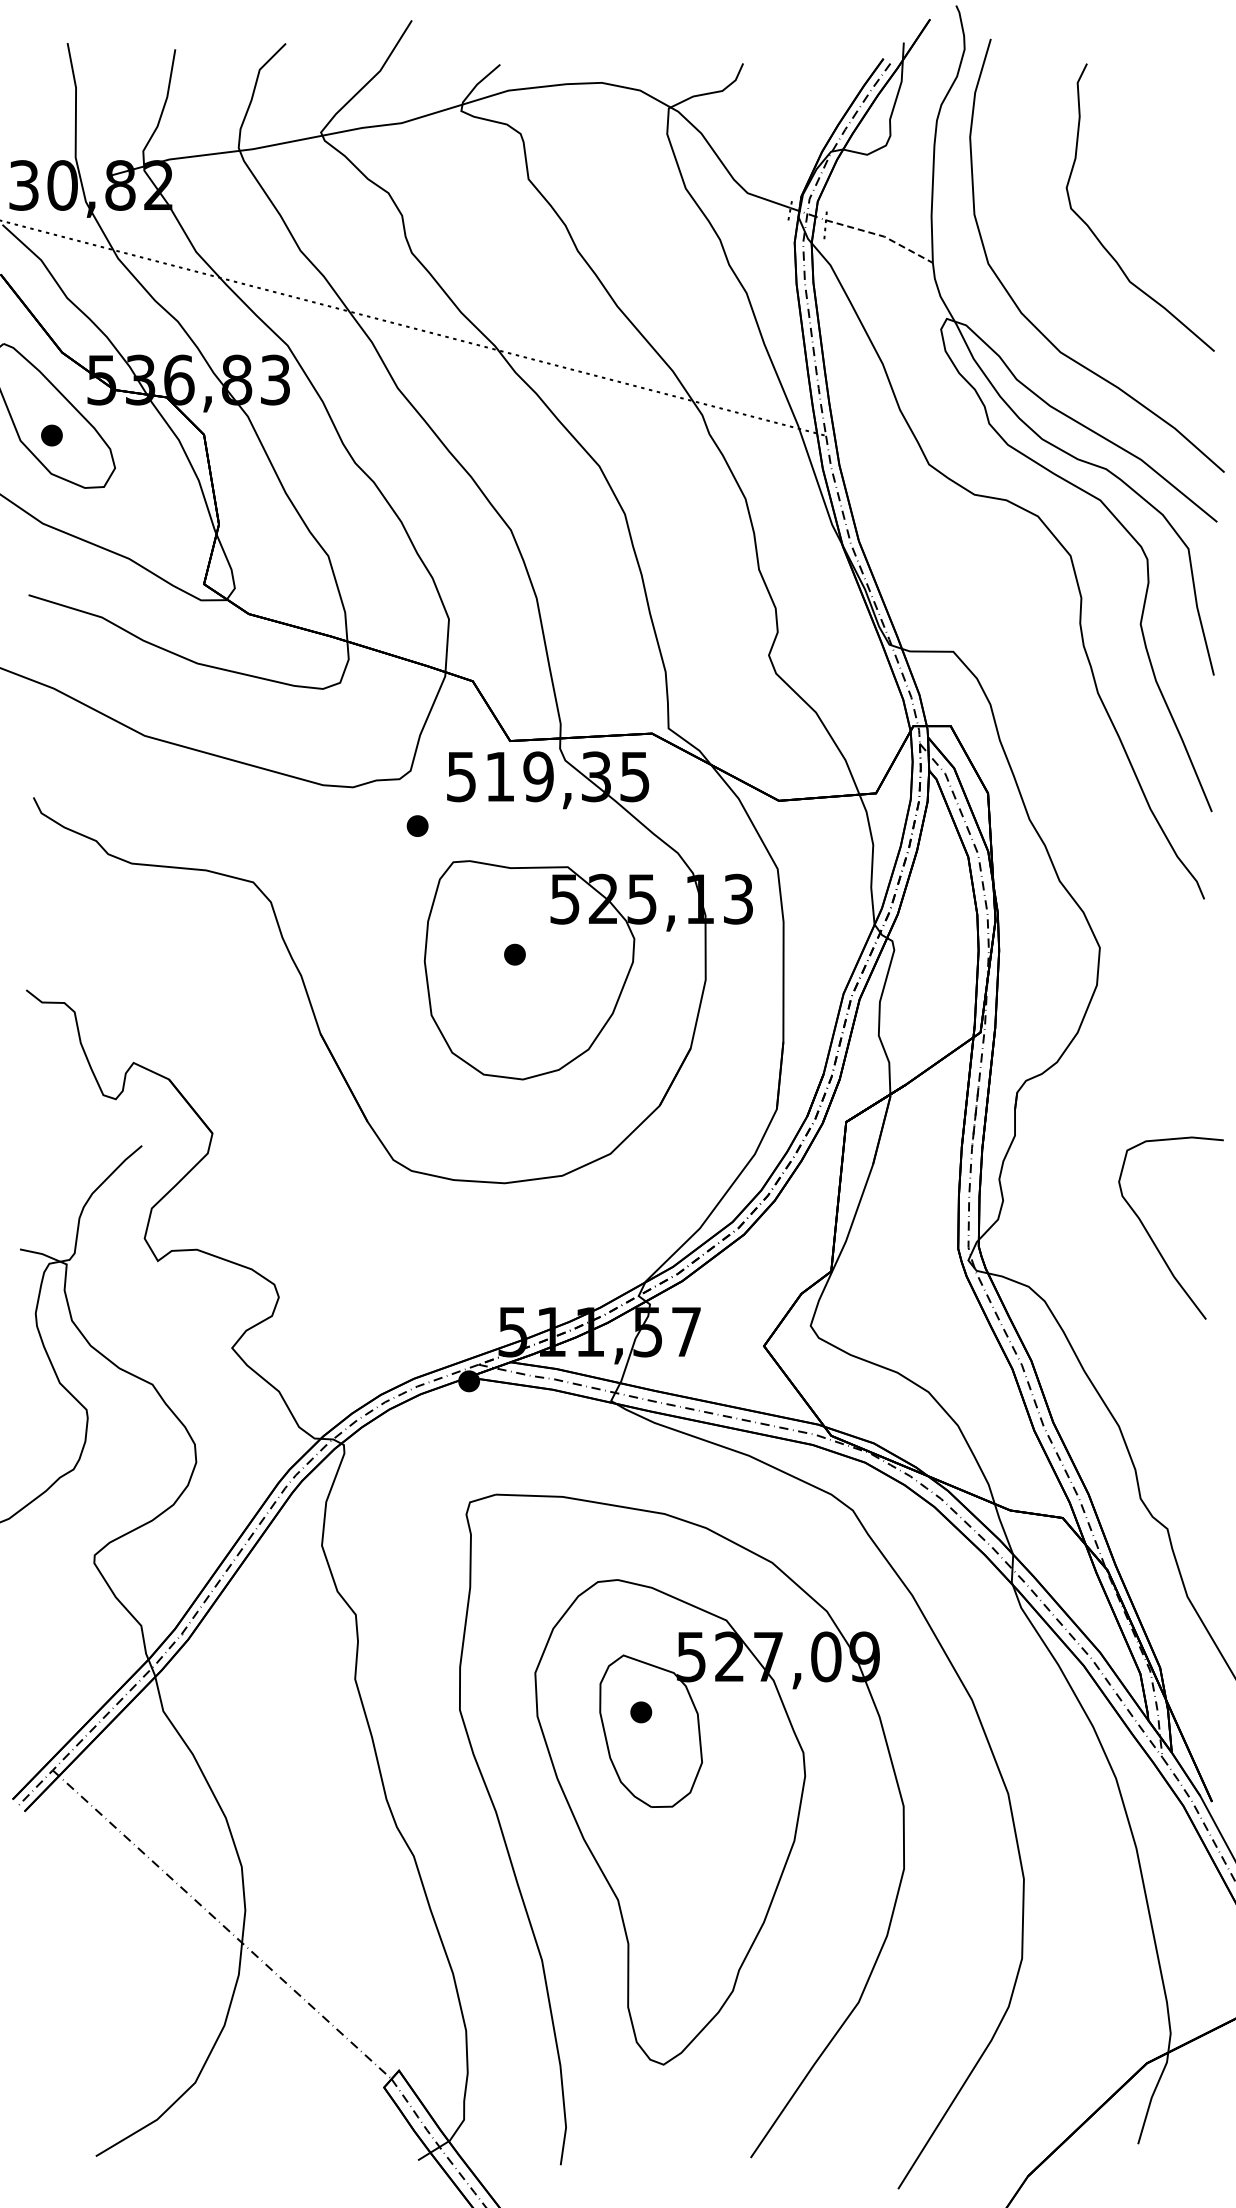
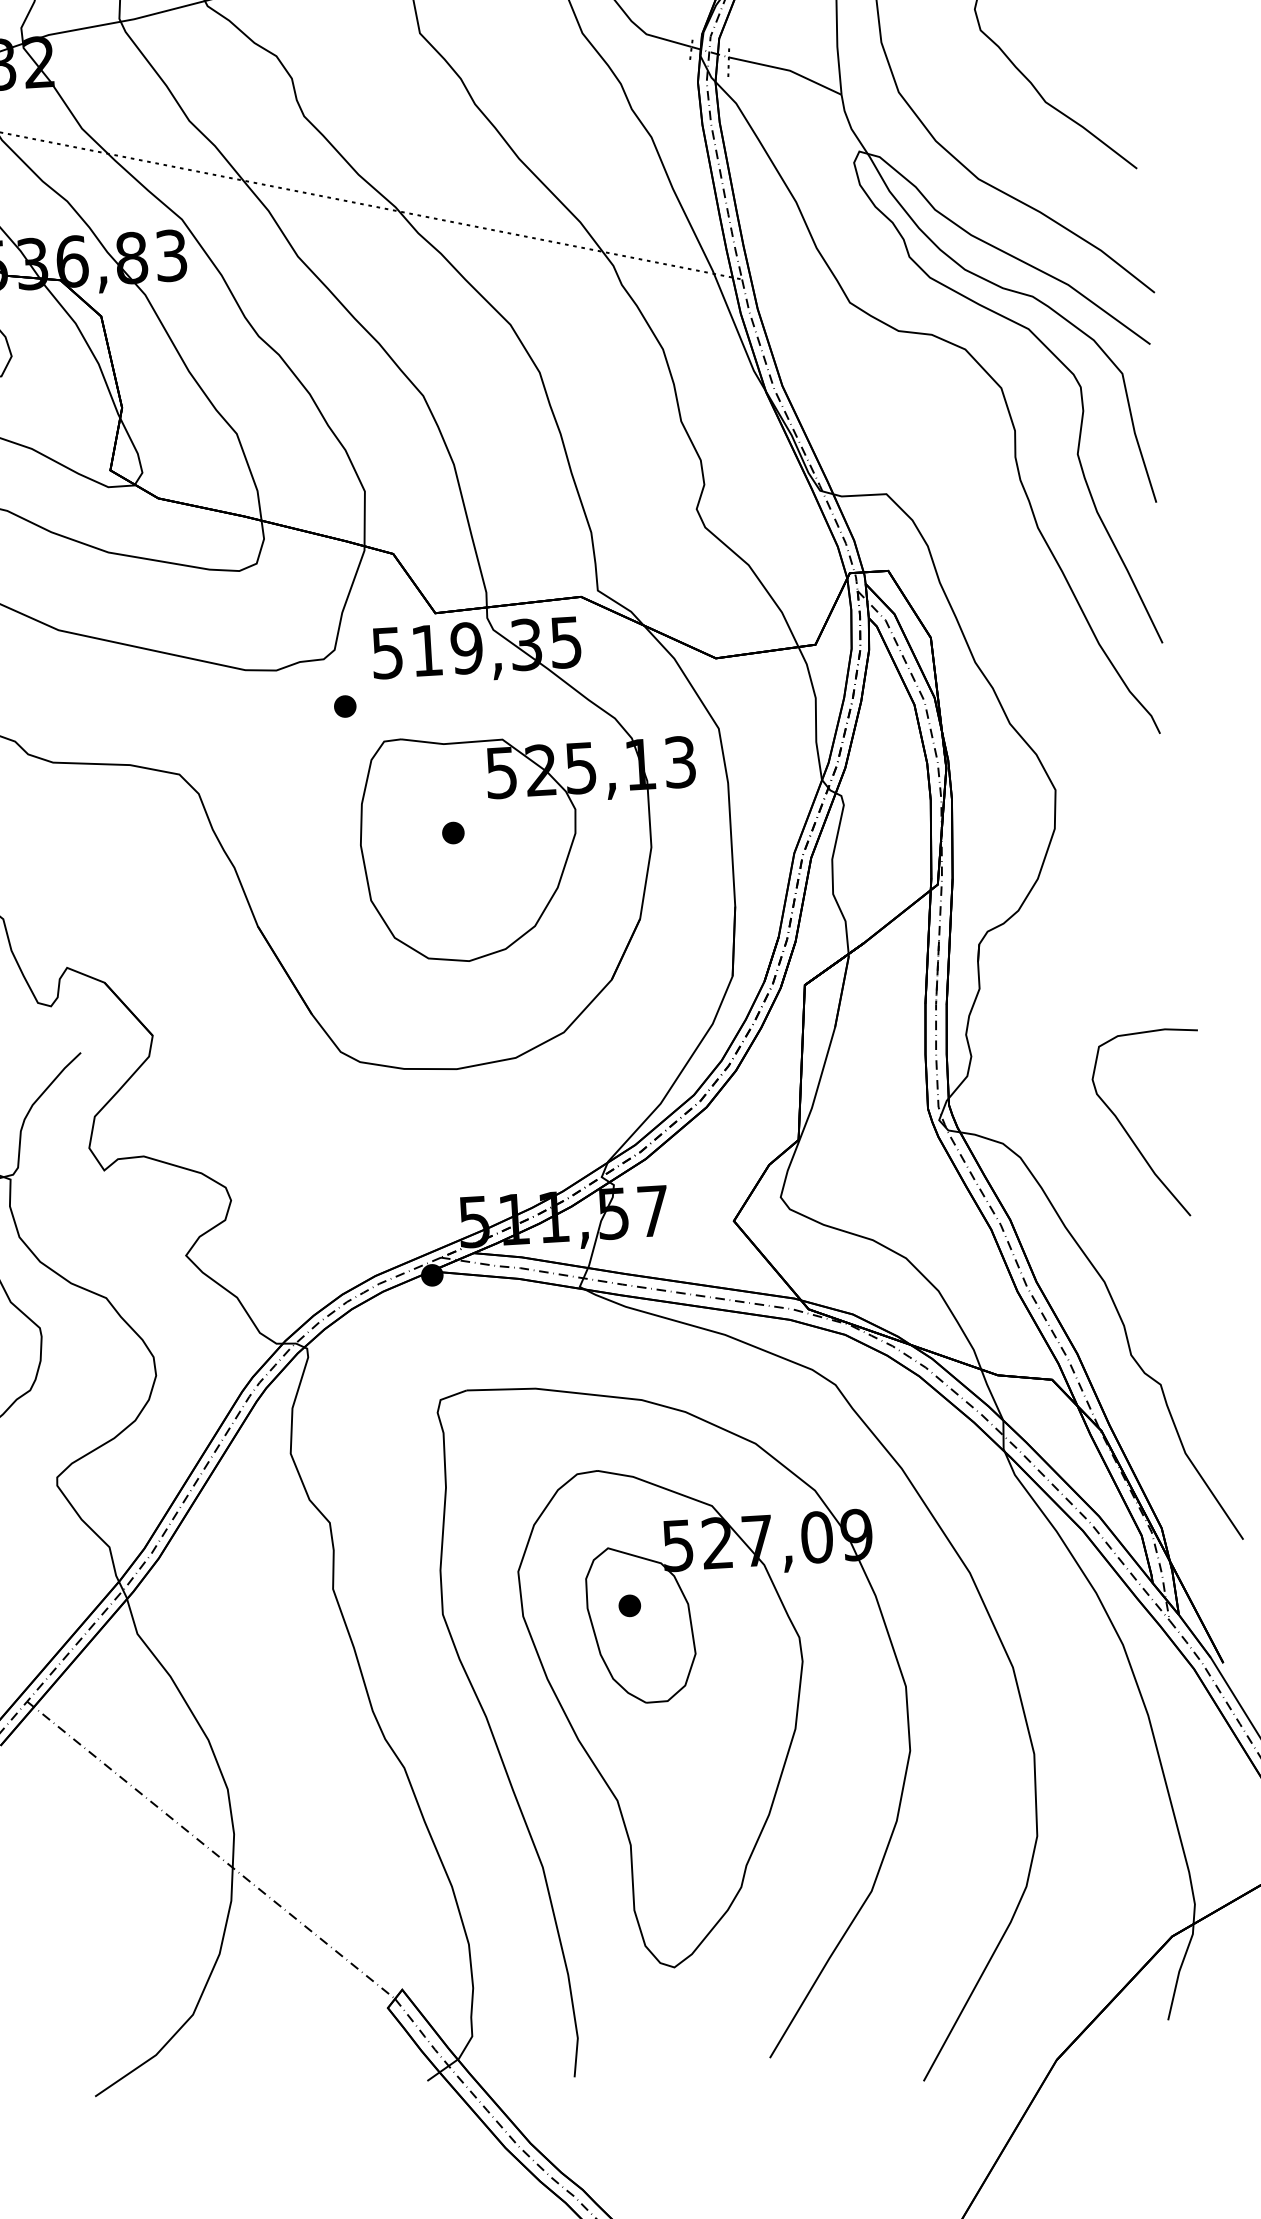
line: (882, 236) -> (788, 70), dashed -> solid
curve: (1152, 1238) -> (1130, 1135), moved

